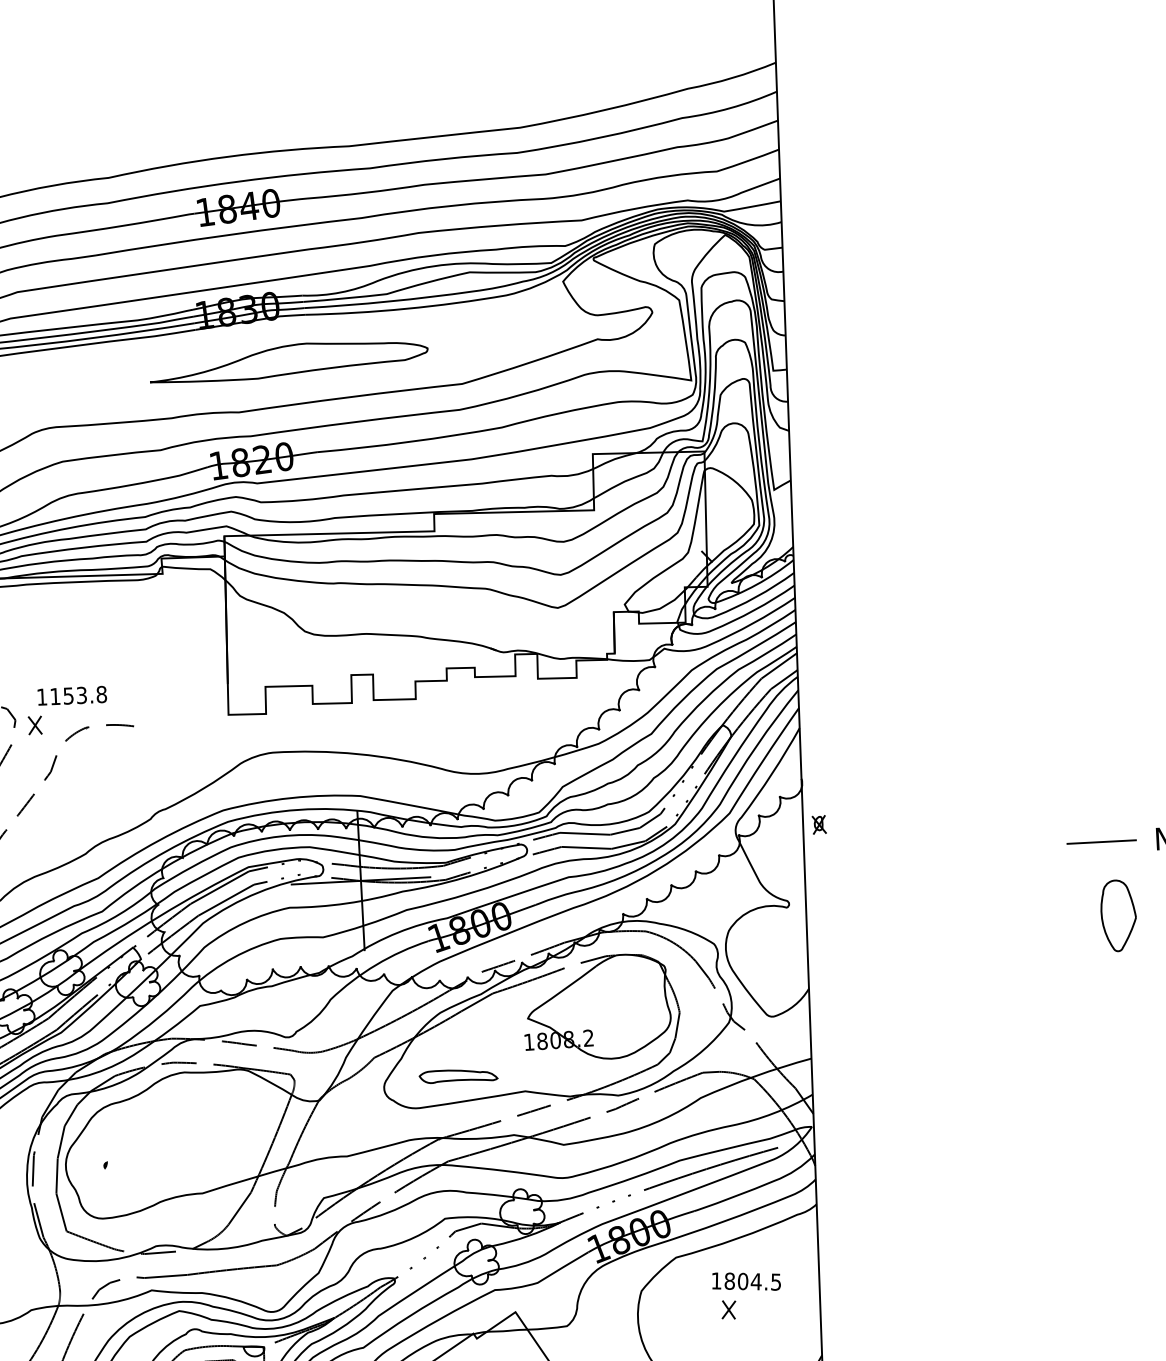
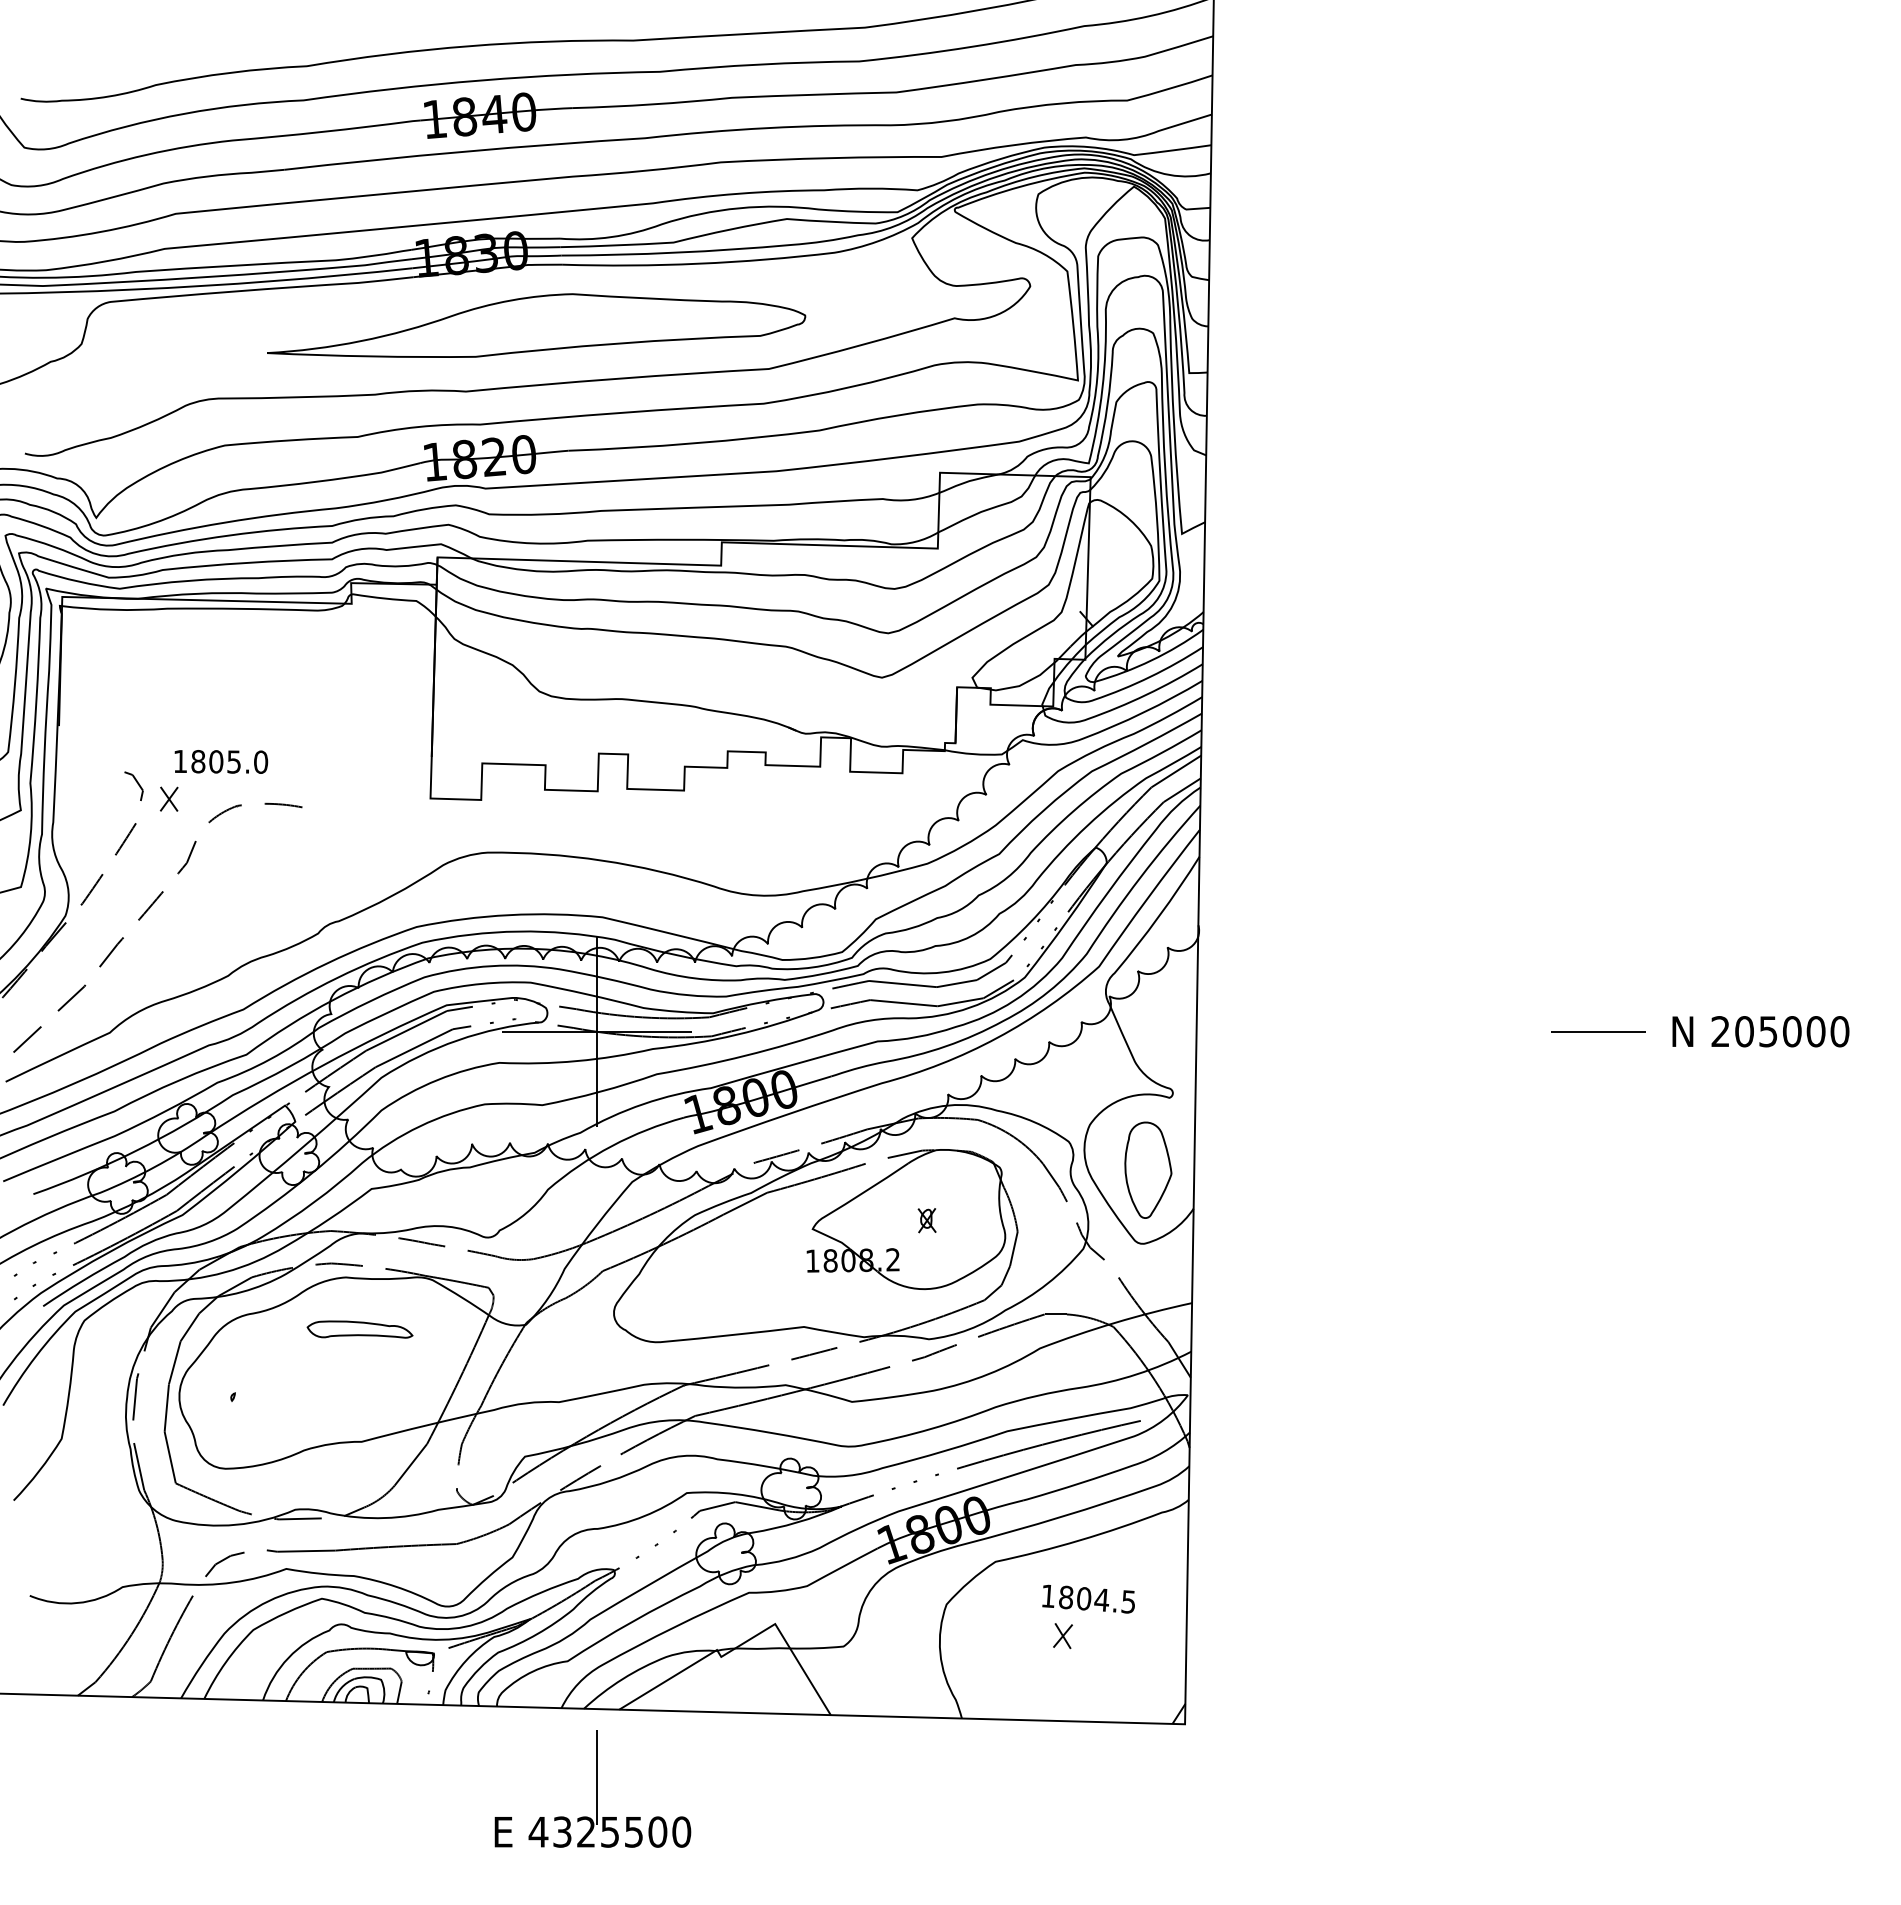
part: (288, 360) -> (536, 325), size x1.43
text: (78, 695) -> (229, 761), 1153.8 -> 1805.0
part: (818, 824) -> (926, 1220), moved
part: (1118, 915) -> (1148, 1169), moved
part: (458, 1075) -> (359, 1329), moved

